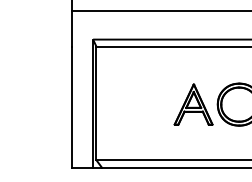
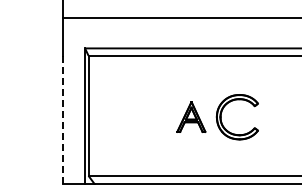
part: (193, 103) -> (191, 116), size x0.7
line: (72, 106) -> (63, 119), solid -> dashed

